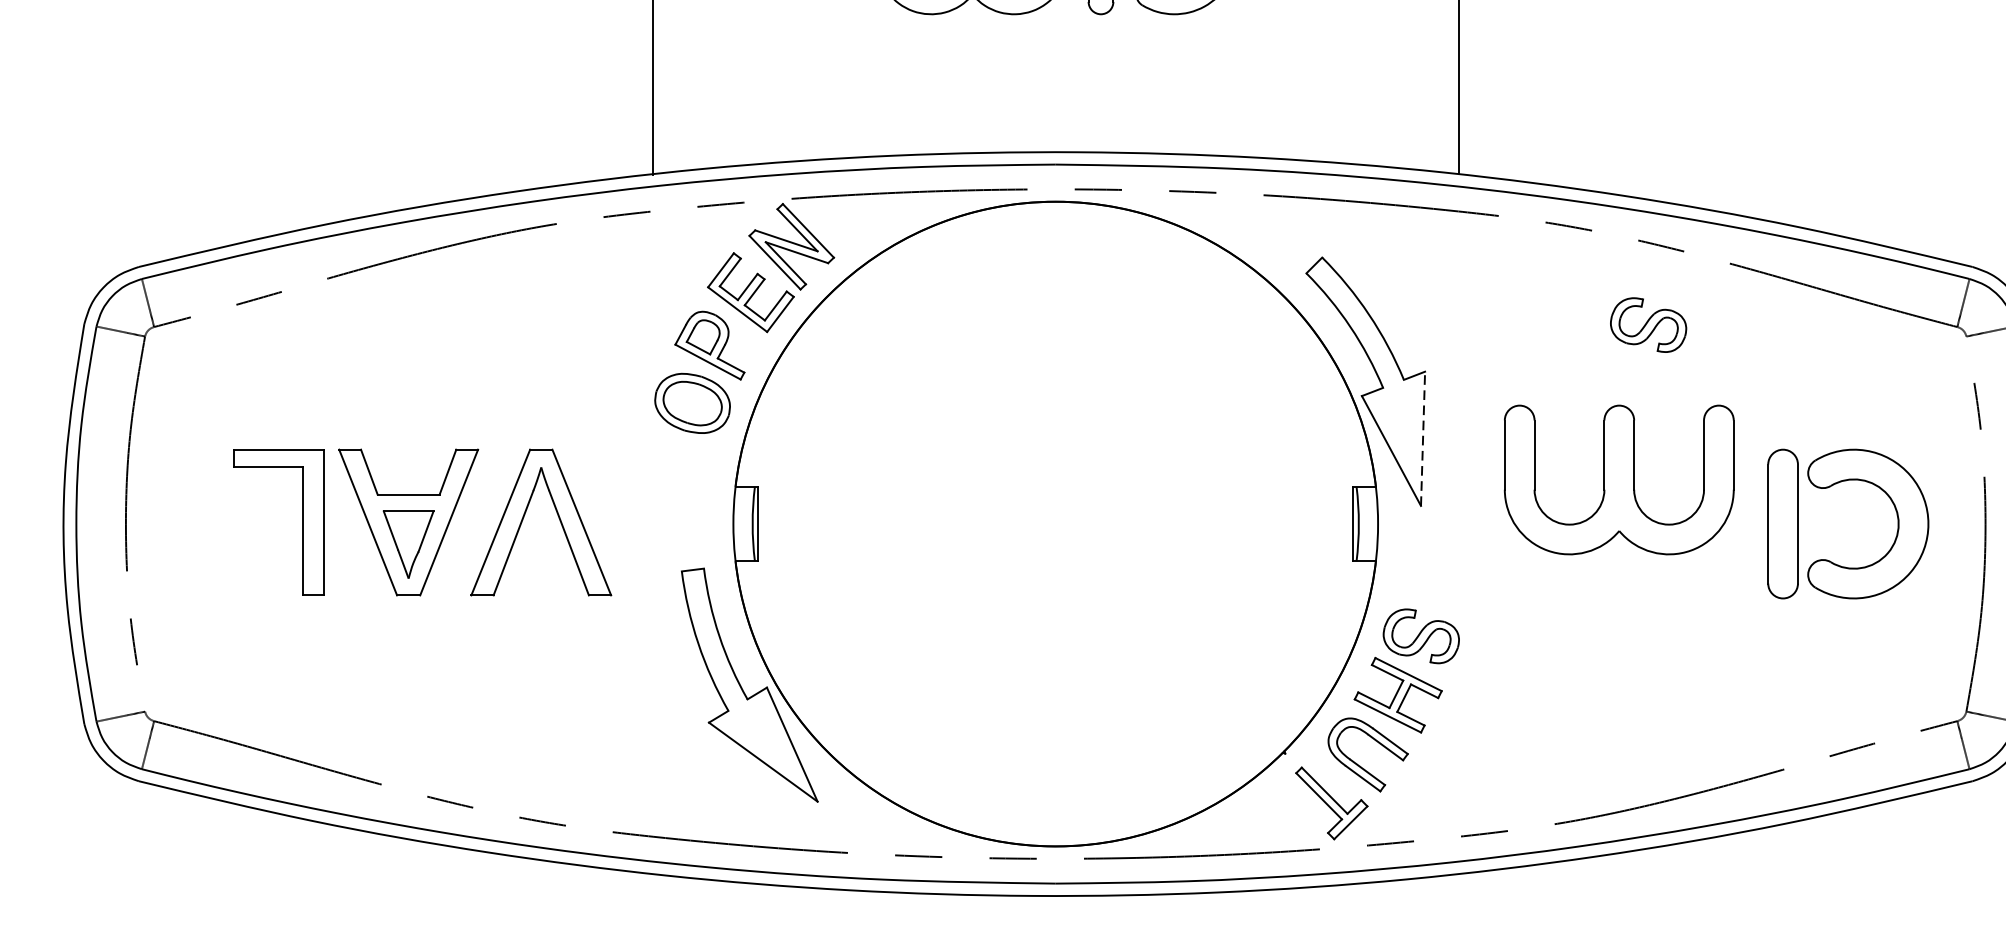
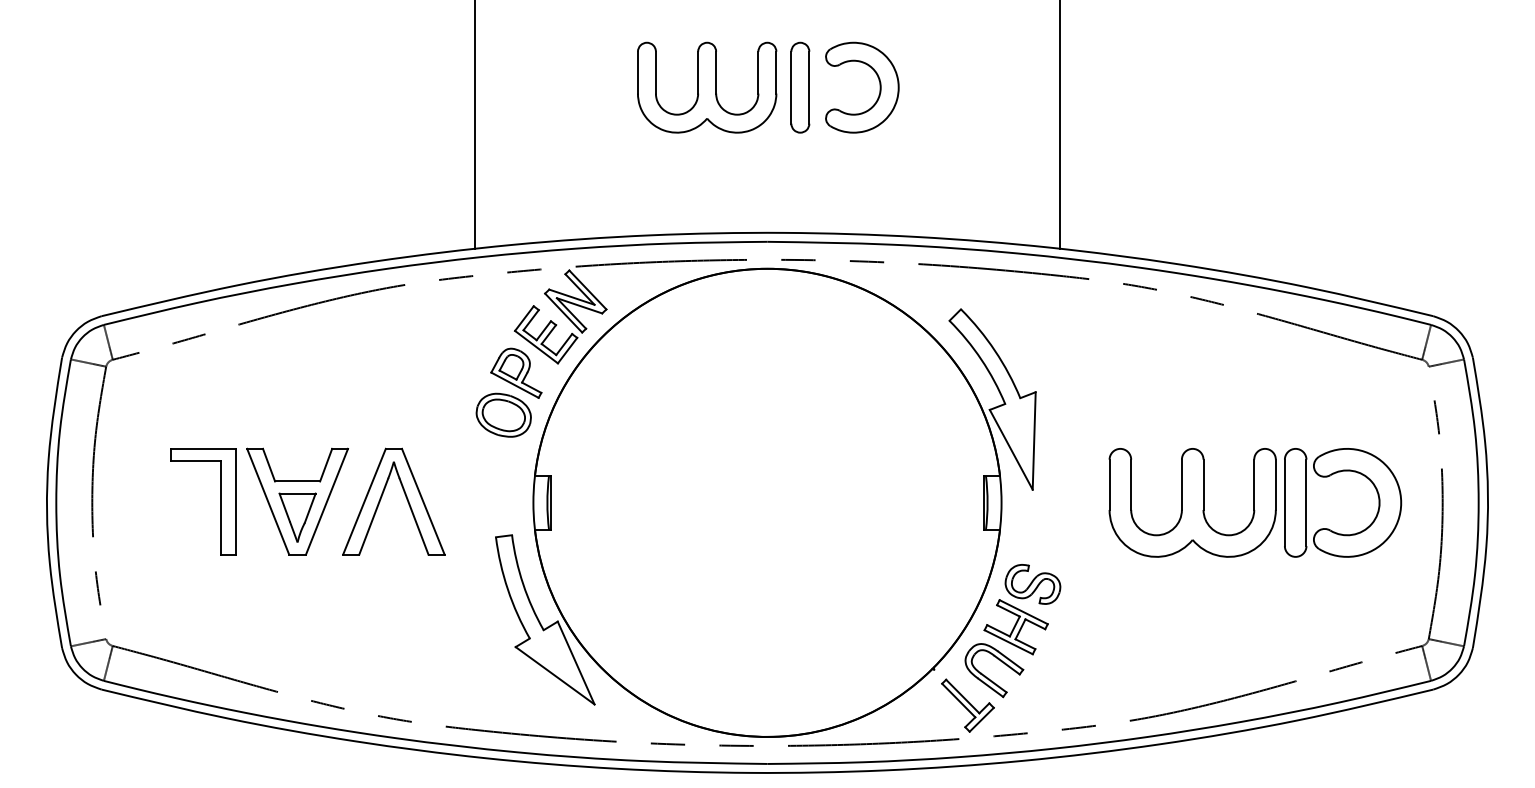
part: (1647, 325) -> (1197, 358), removed
line: (1423, 438) -> (1034, 440), dashed -> solid
part: (1618, 479) -> (1192, 502), moved

